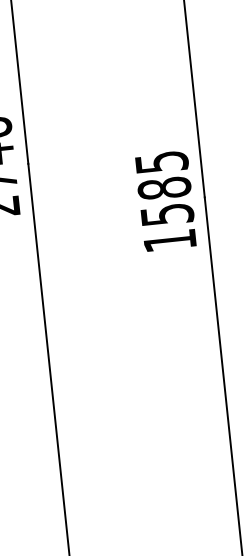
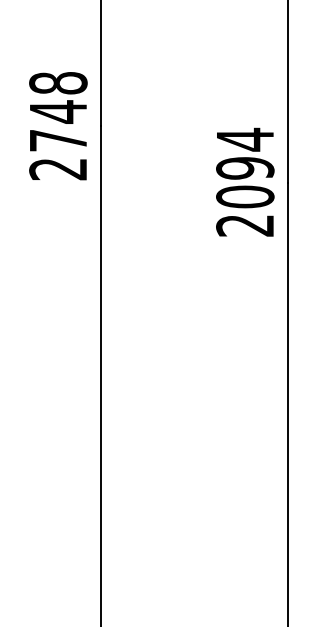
text: (165, 200) -> (245, 181), 1585 -> 2094

